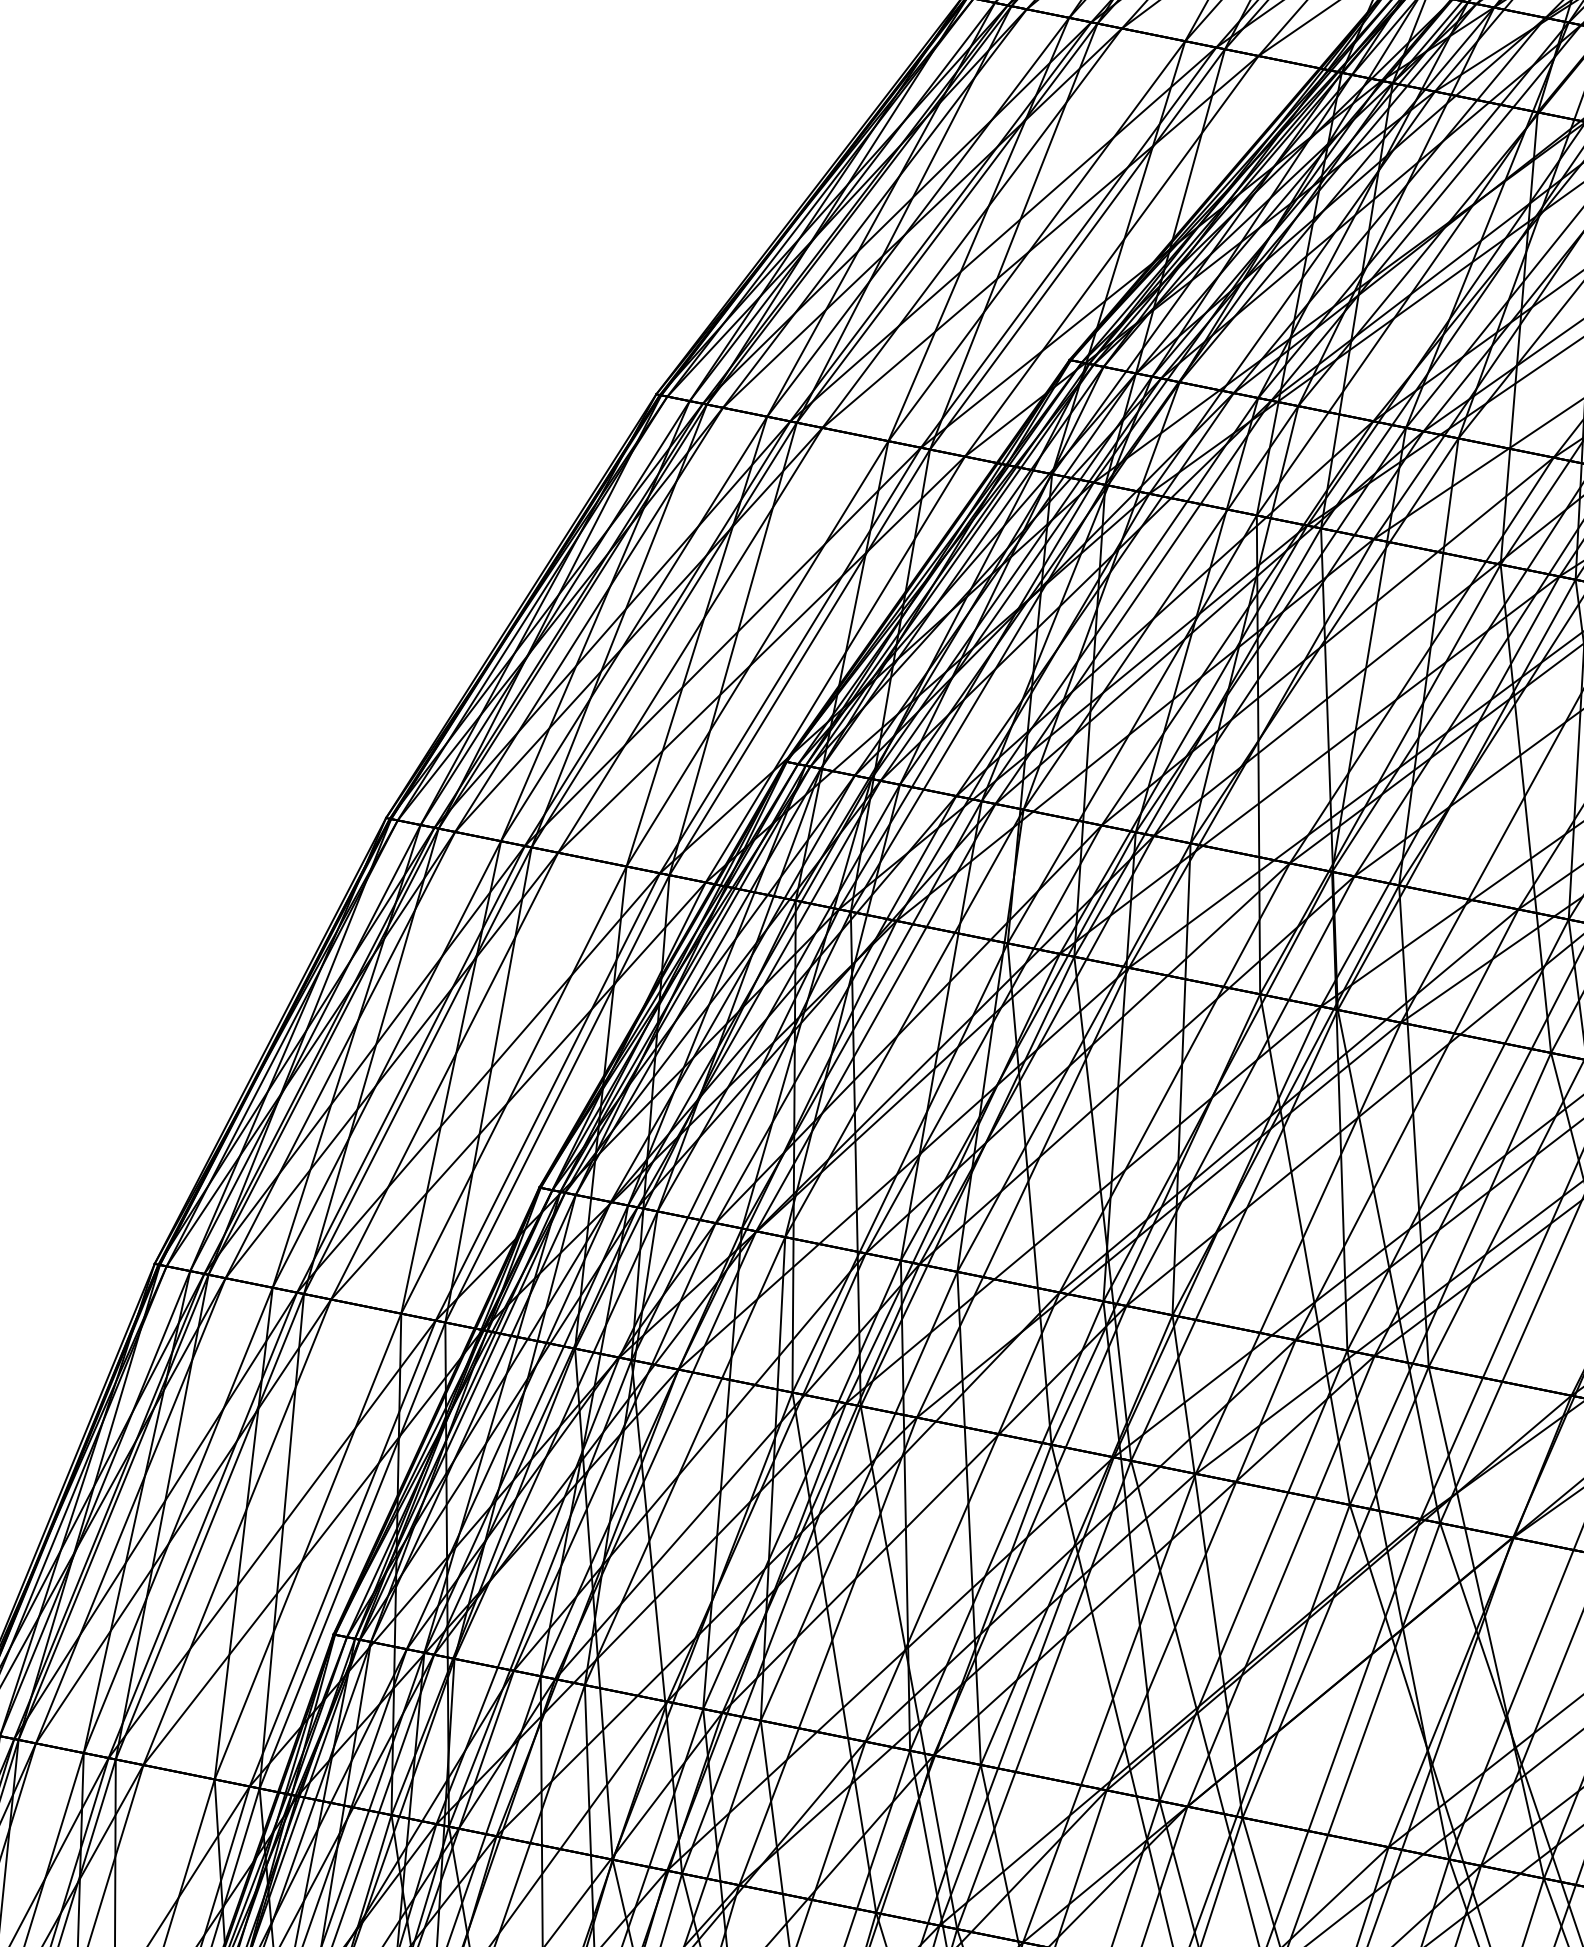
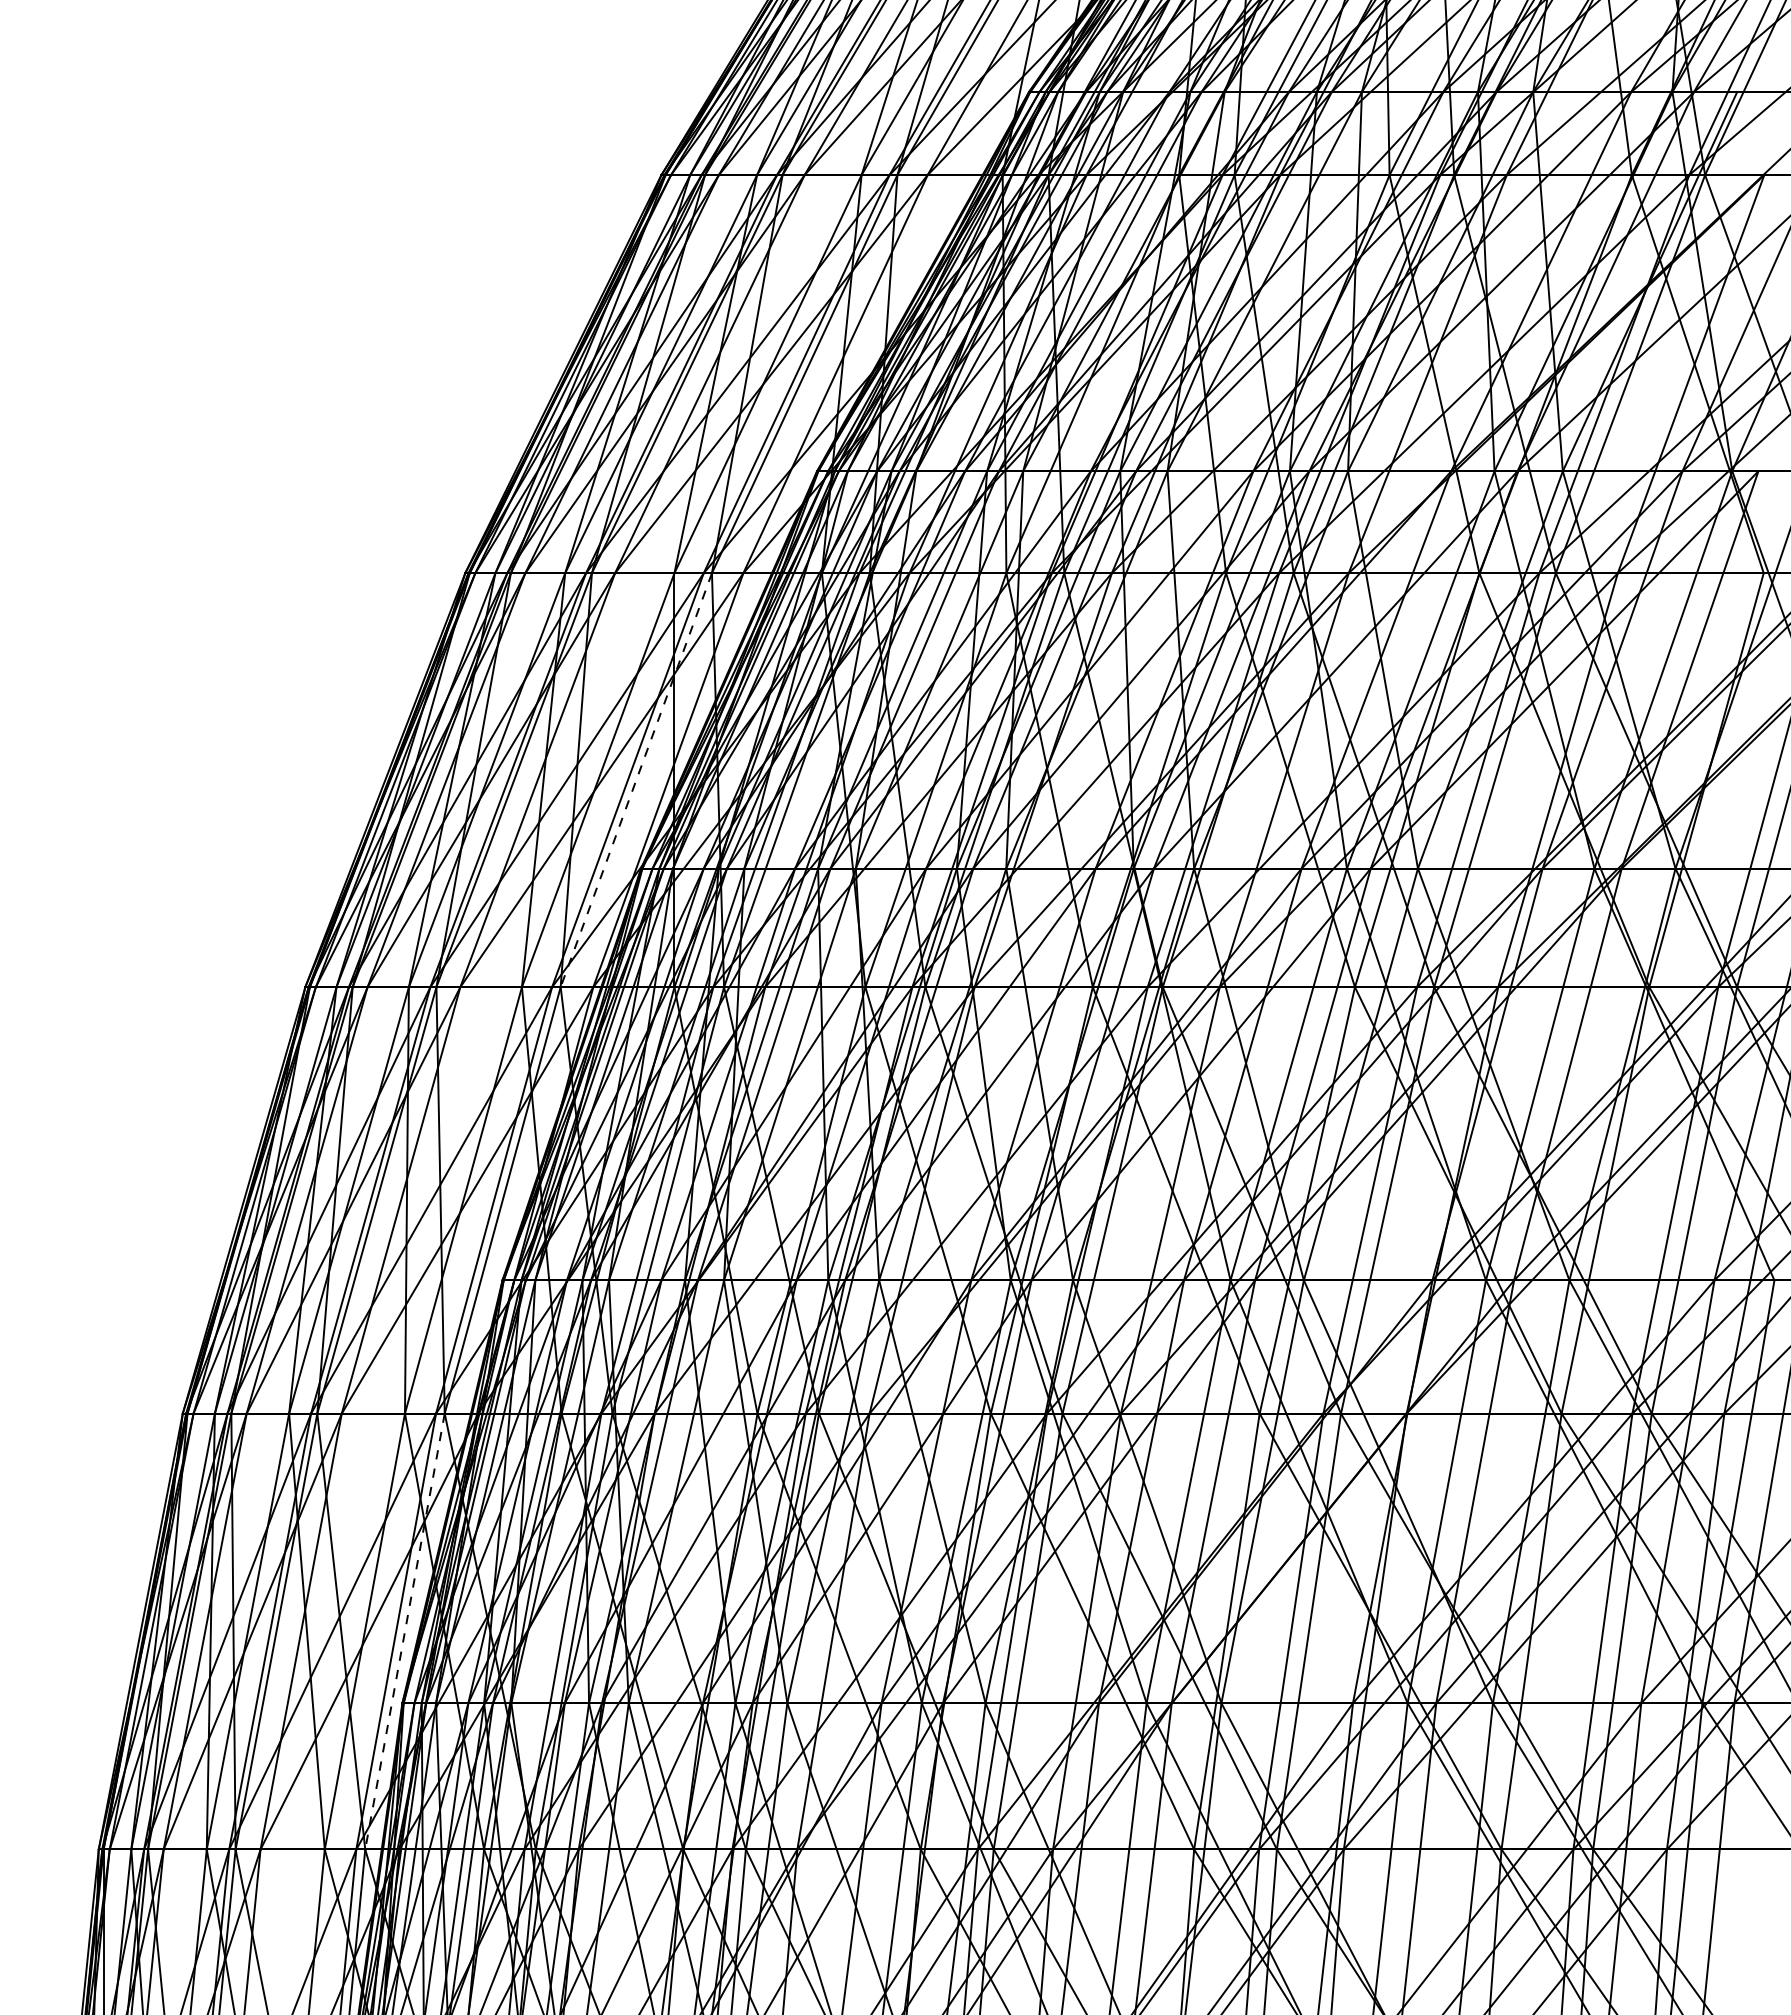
line: (799, 662) -> (636, 780), solid -> dashed
line: (351, 1555) -> (404, 1631), solid -> dashed

